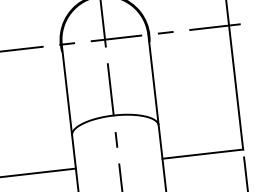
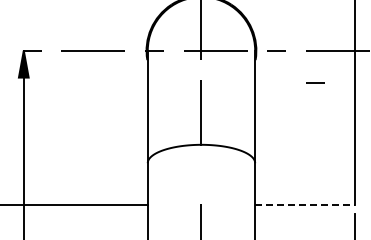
line: (199, 54) -> (315, 82), added
line: (115, 139) -> (200, 174), removed
line: (203, 154) -> (305, 204), solid -> dashed

